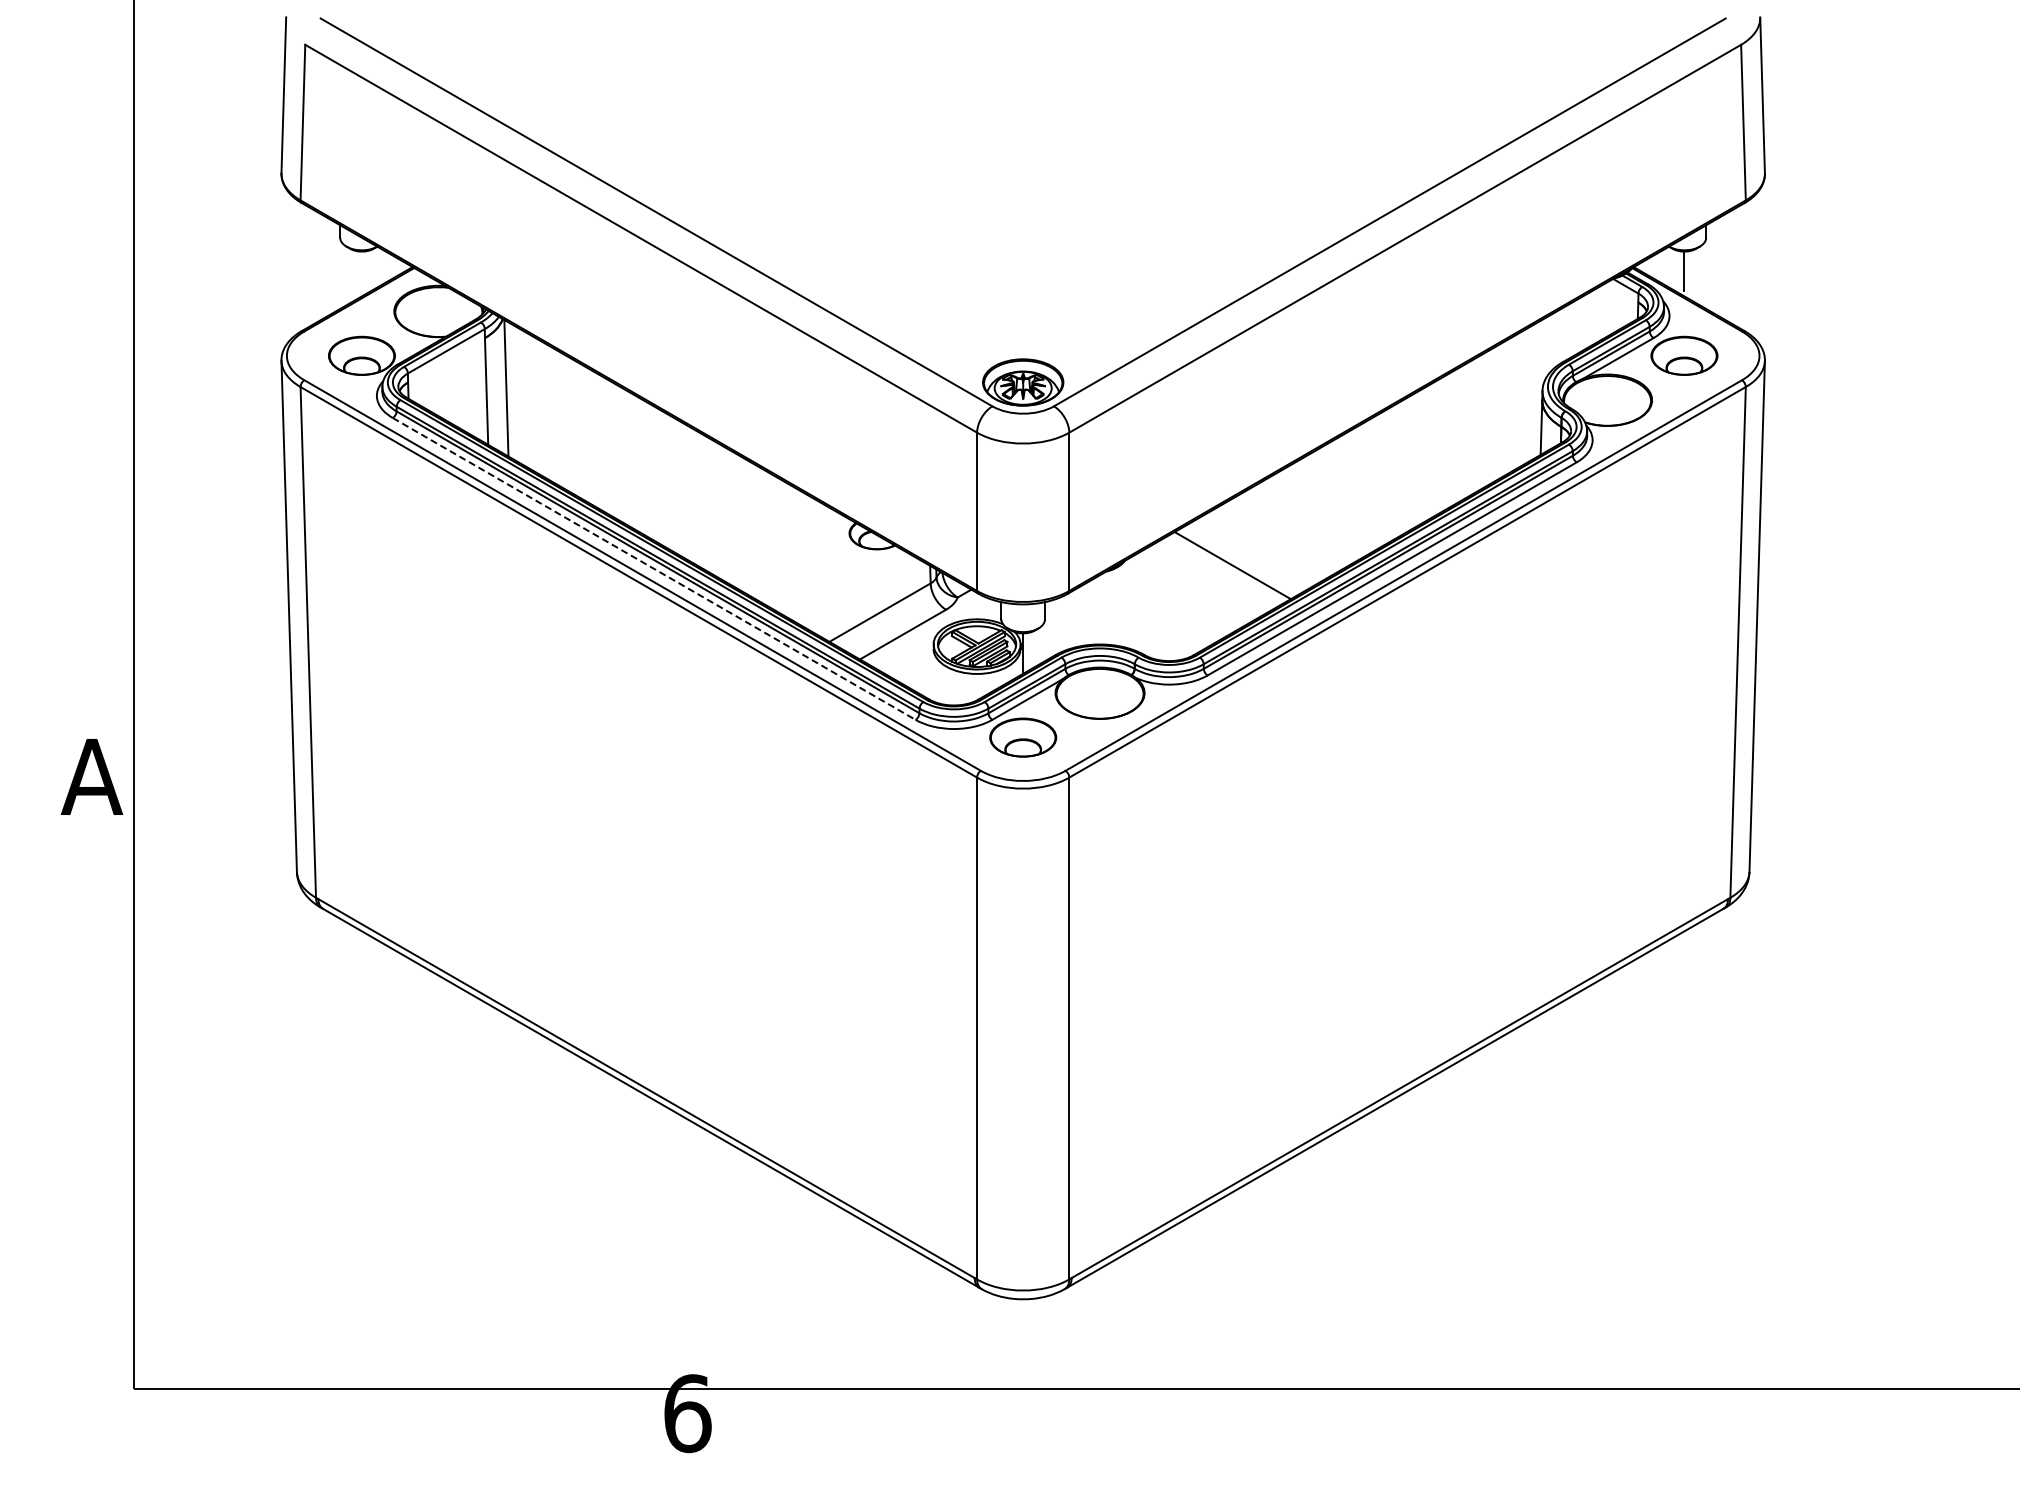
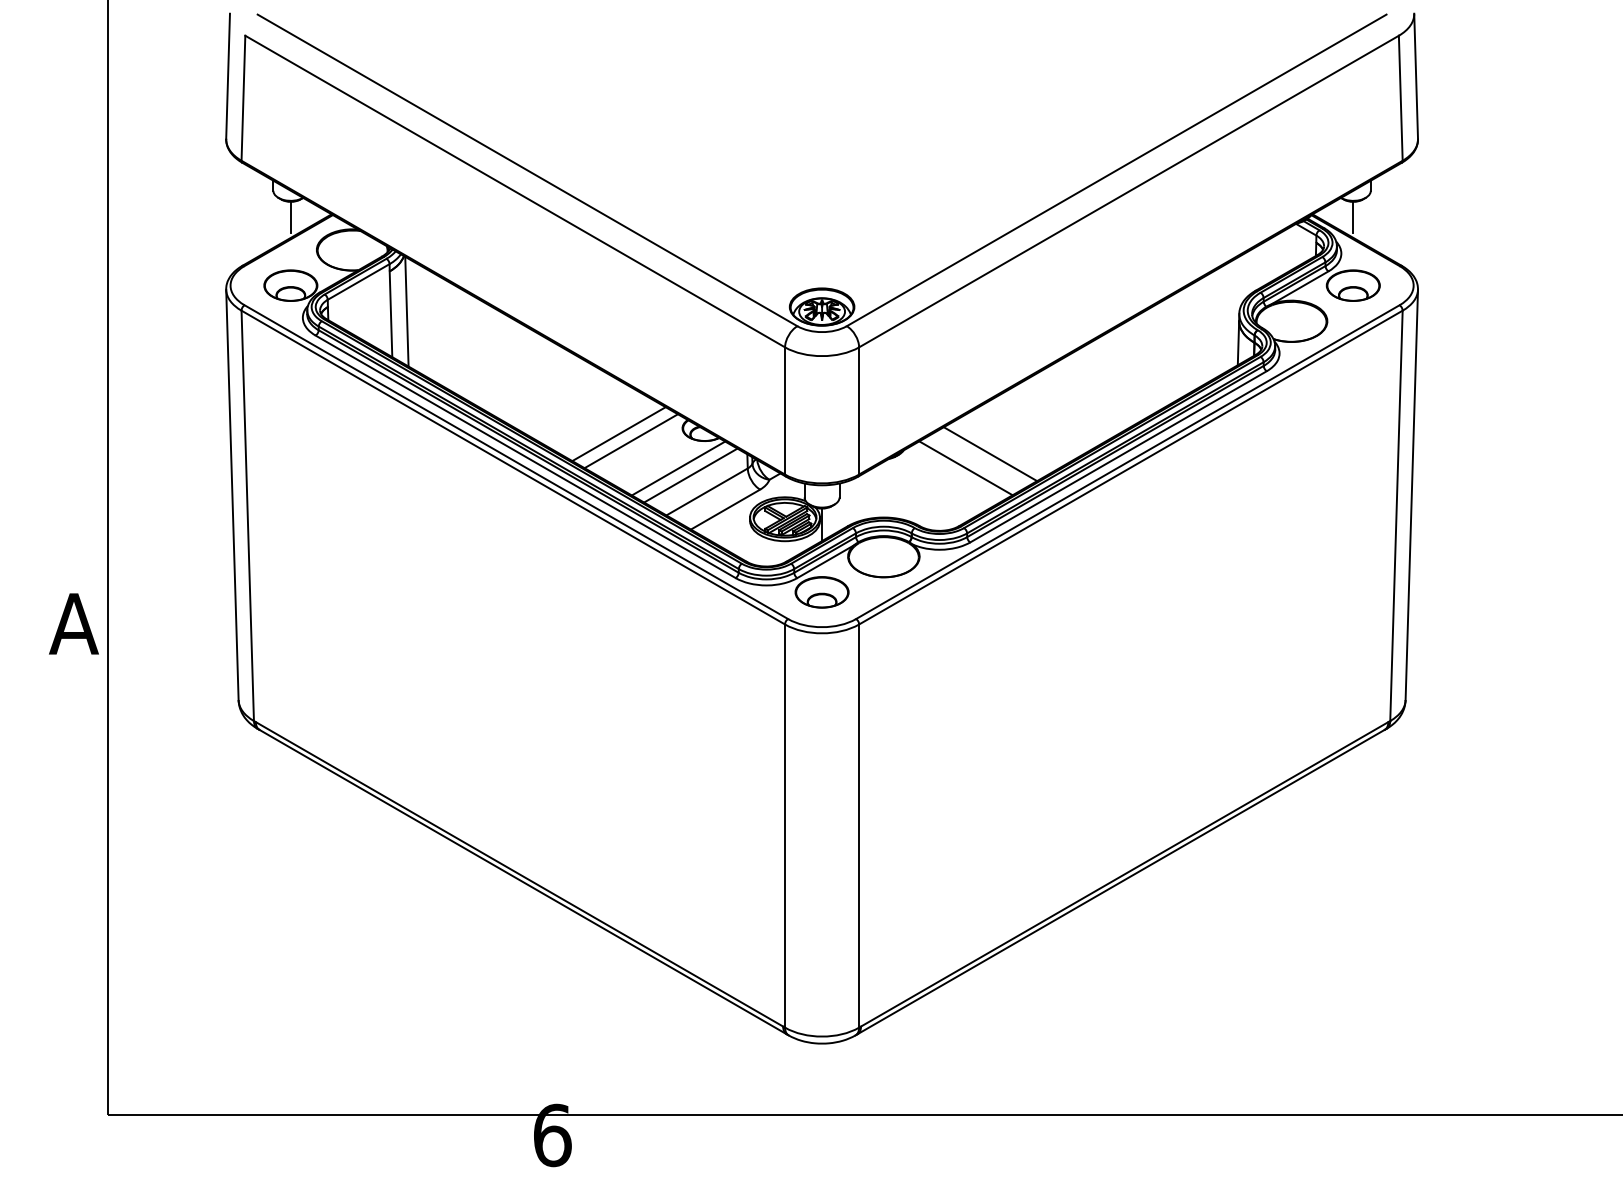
line: (361, 270) -> (290, 217), added
line: (770, 540) -> (619, 433), added
line: (785, 549) -> (631, 441), added
line: (654, 568) -> (525, 456), dashed -> solid
line: (1202, 582) -> (966, 467), added
line: (844, 583) -> (678, 468), added
line: (859, 591) -> (690, 474), added

